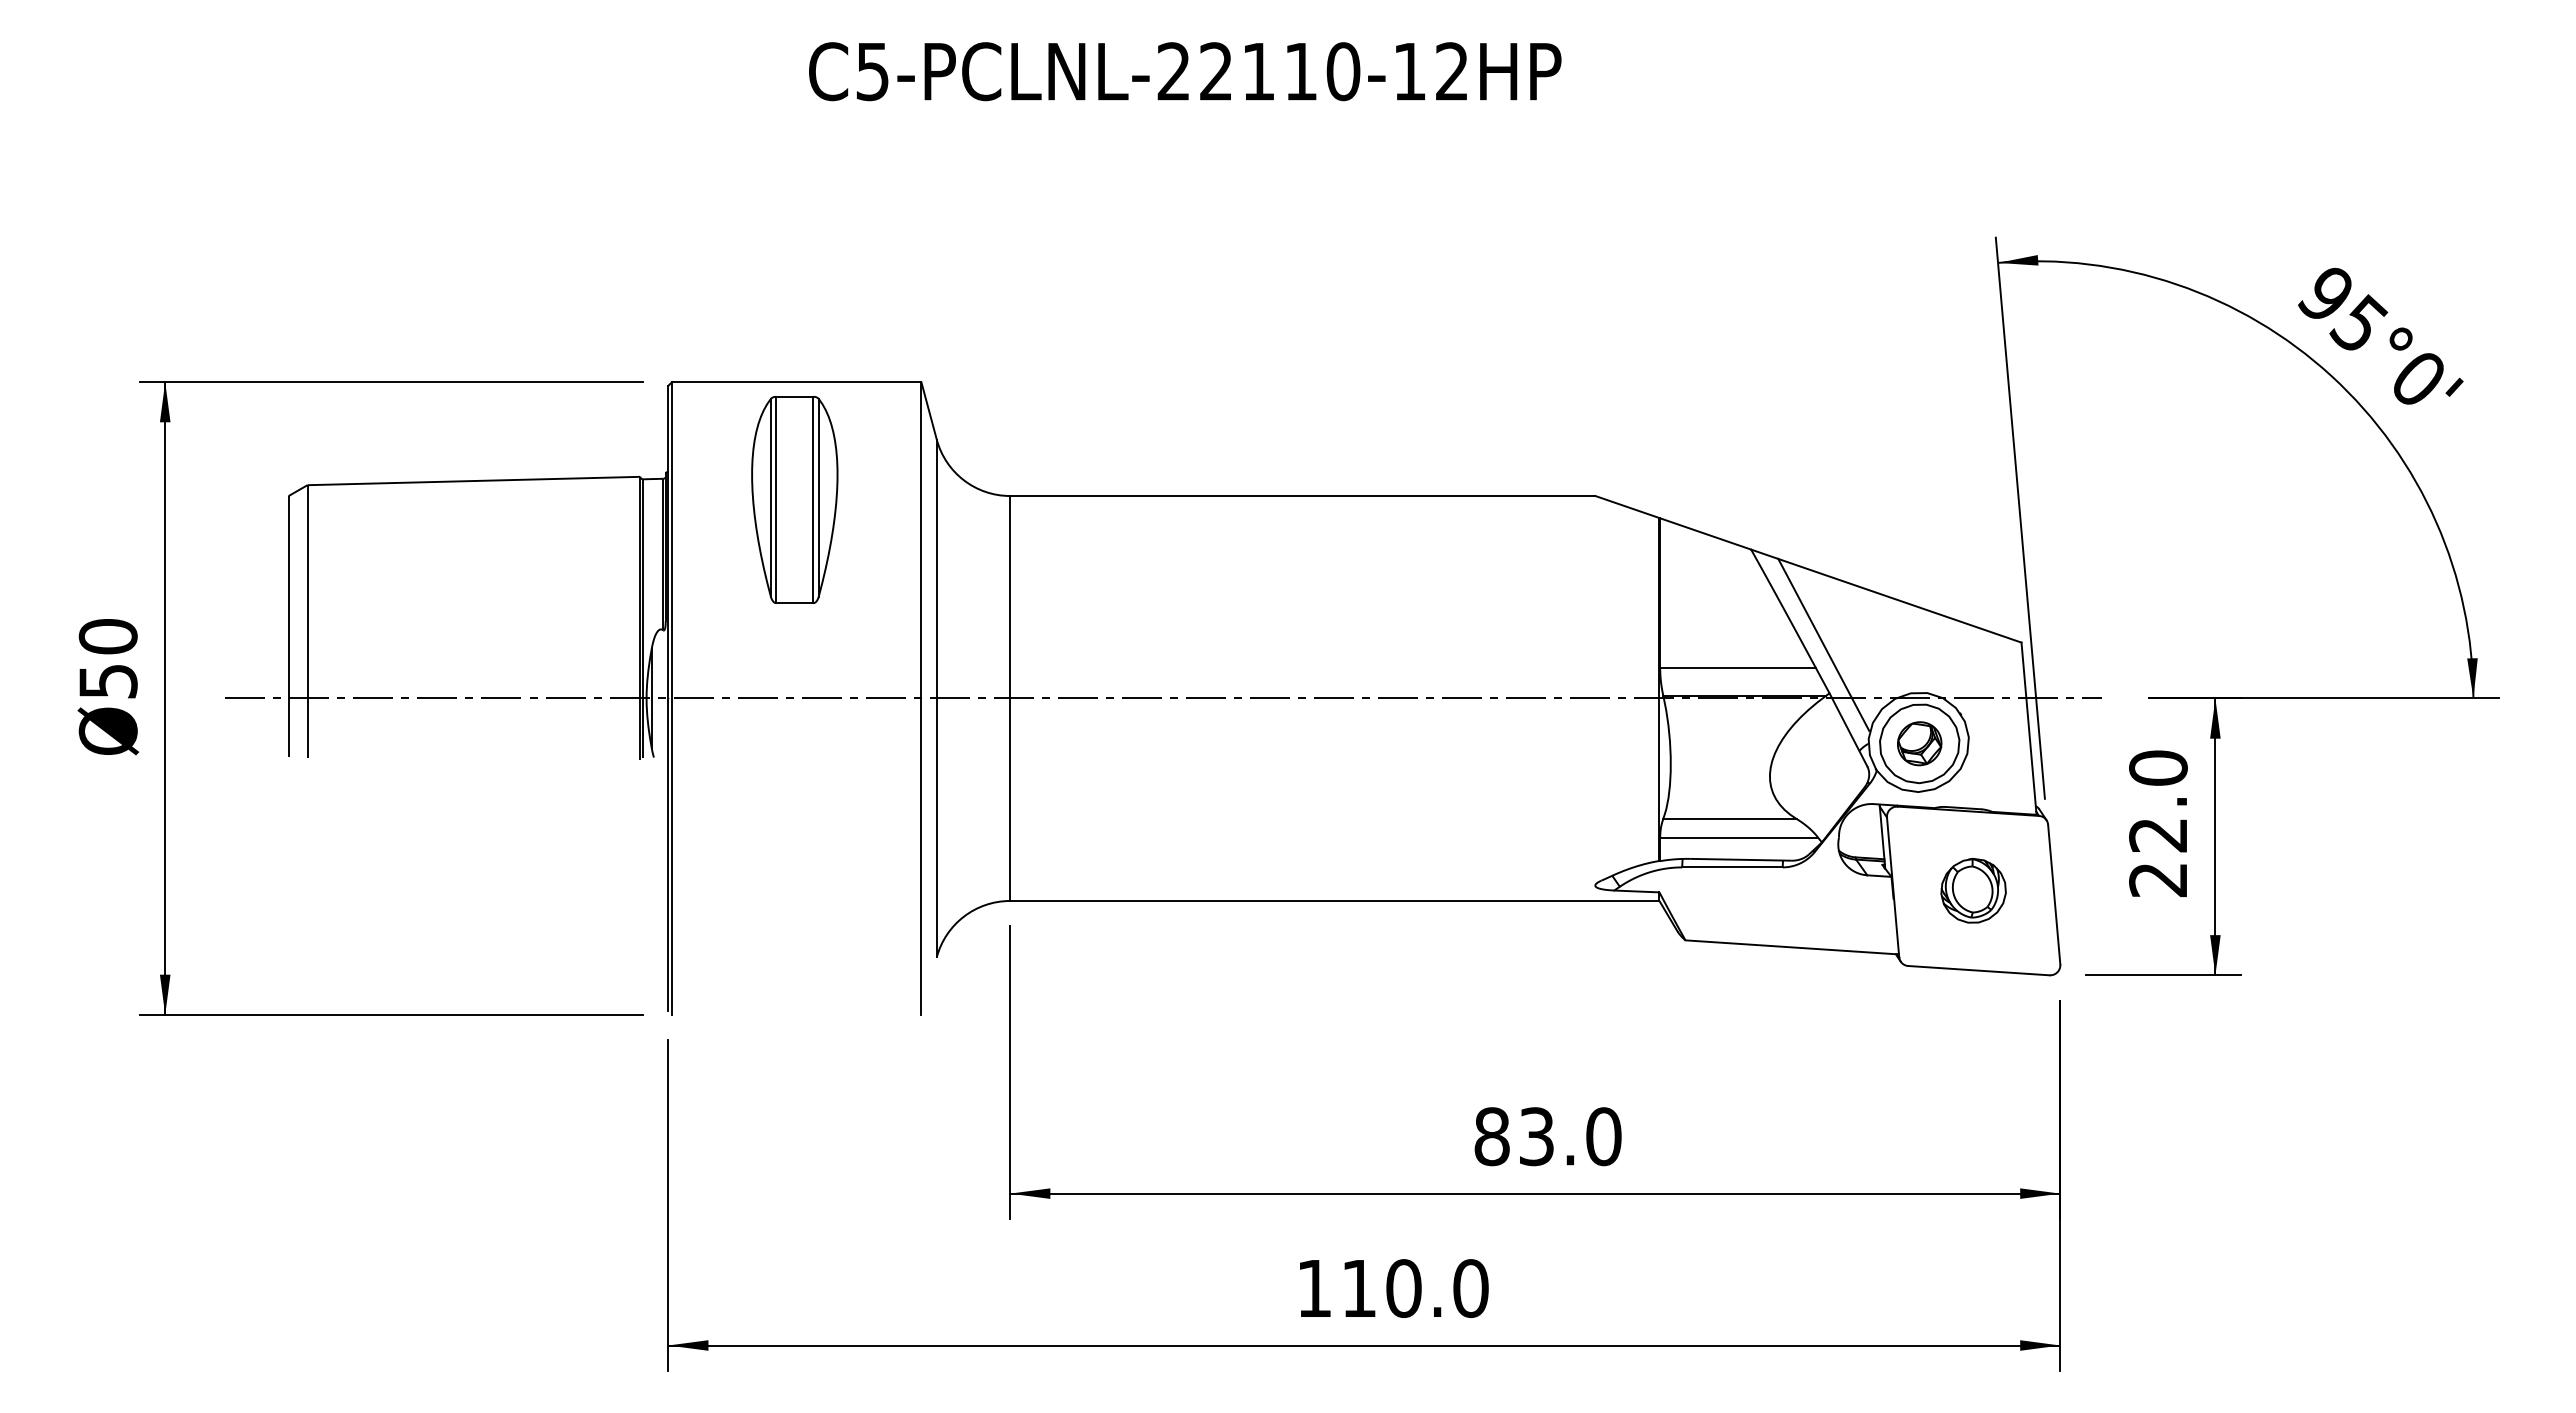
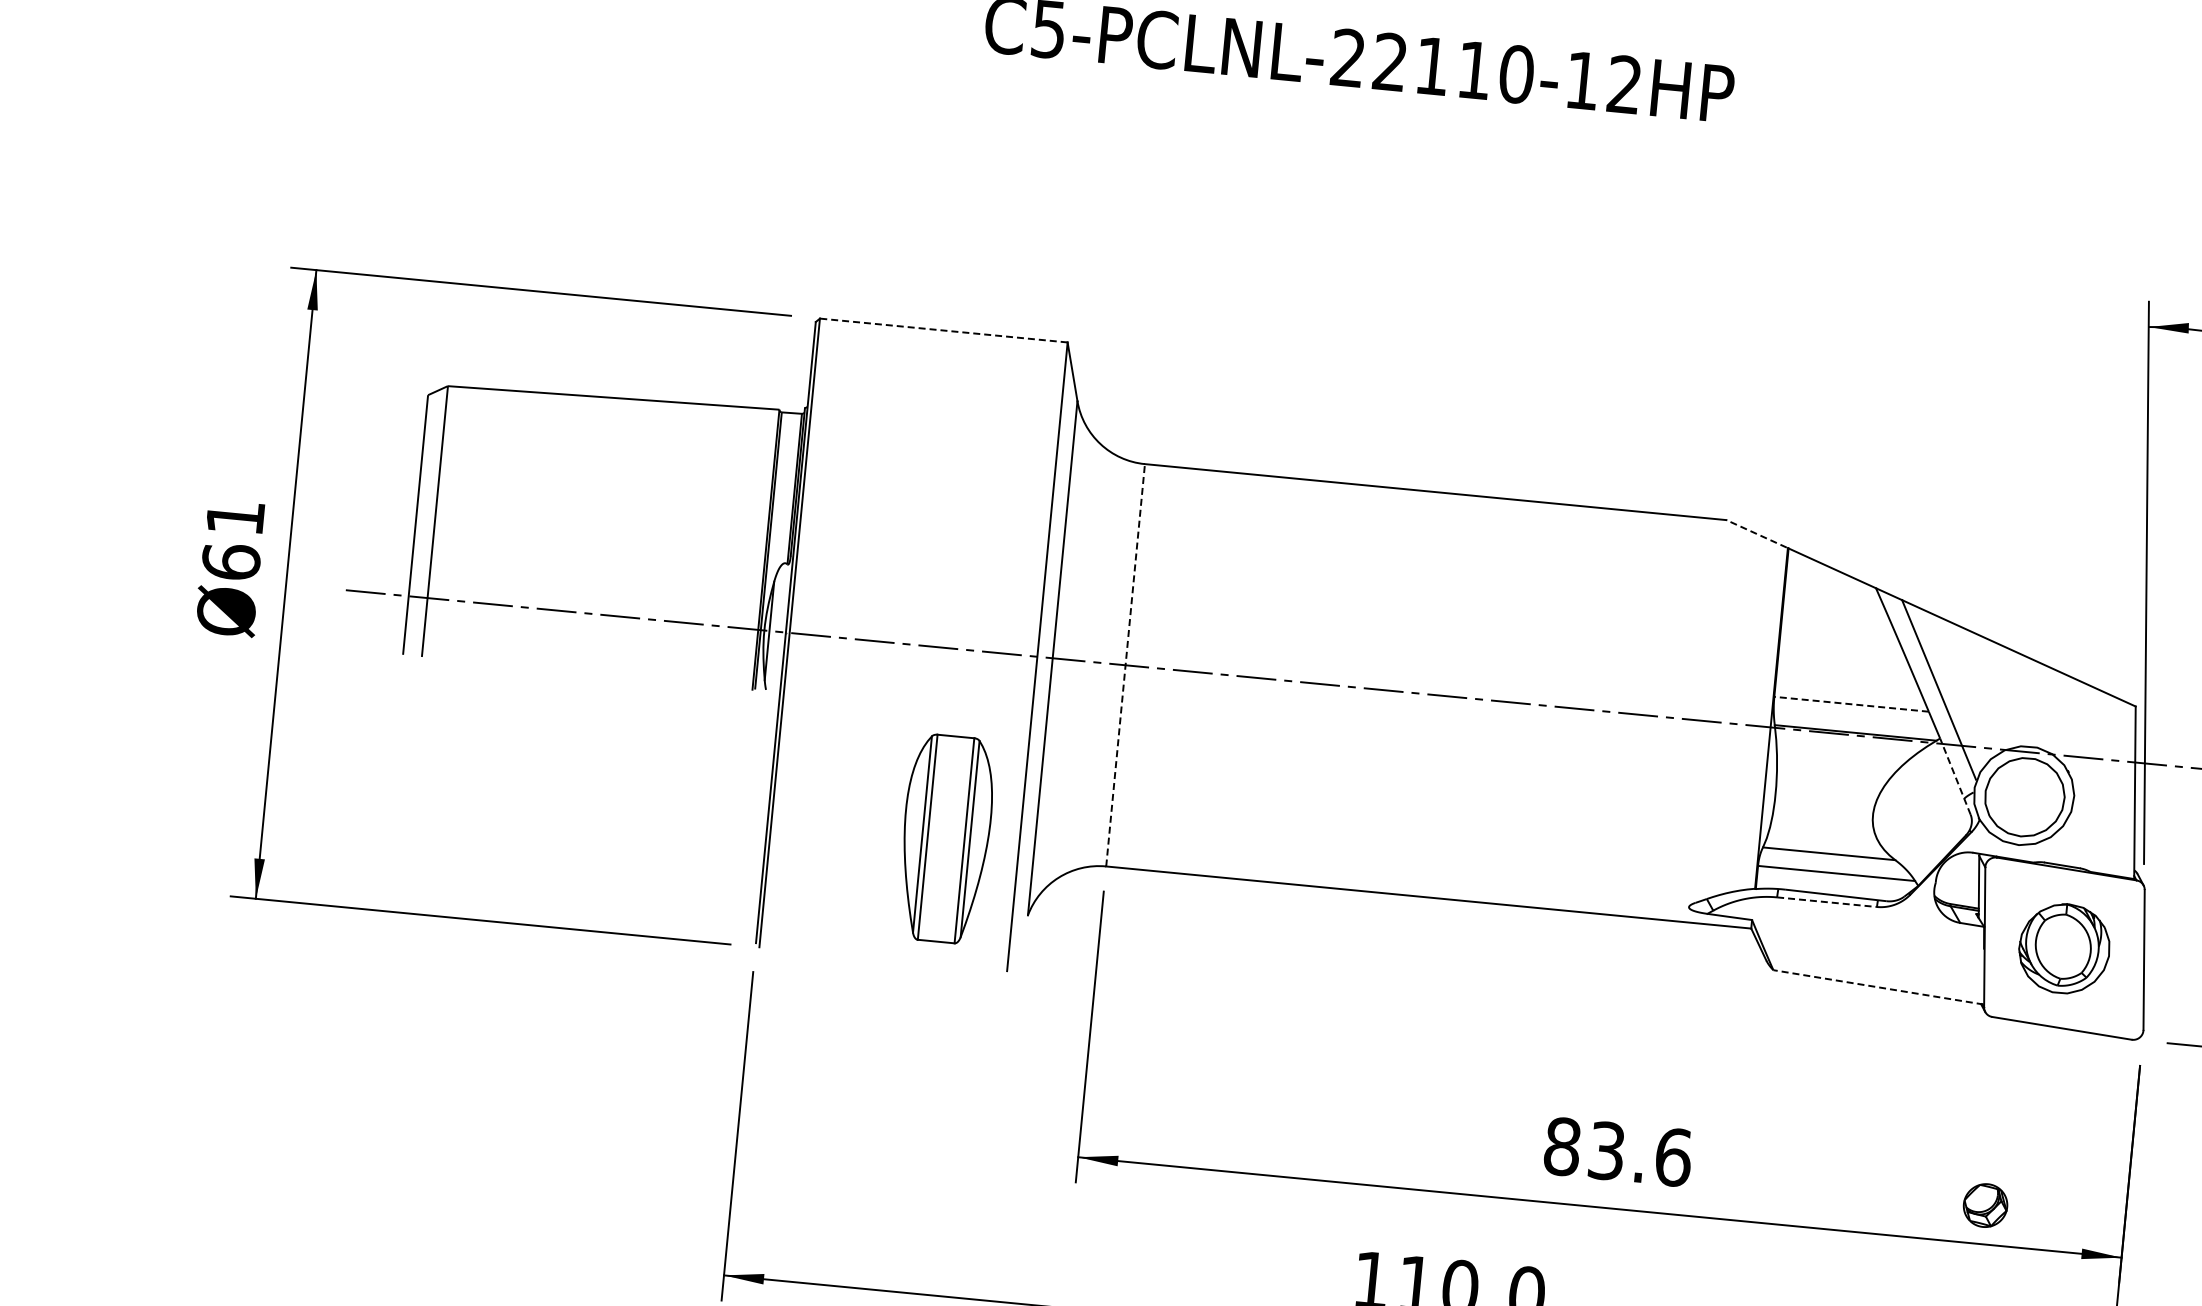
line: (796, 382) -> (943, 330), solid -> dashed
part: (794, 499) -> (945, 838), moved
line: (1626, 506) -> (1756, 533), solid -> dashed
text: (107, 658) -> (232, 539), Ø50 -> Ø61
line: (1737, 667) -> (1851, 704), solid -> dashed
line: (1010, 697) -> (1126, 664), solid -> dashed
line: (1848, 729) -> (1955, 776), solid -> dashed
part: (1919, 743) -> (1985, 1205), moved
line: (1732, 867) -> (1827, 902), solid -> dashed
part: (1973, 890) -> (2064, 948), size x1.4
line: (1791, 947) -> (1878, 987), solid -> dashed
text: (1603, 1136) -> (1673, 1157), 83.0 -> 83.6

